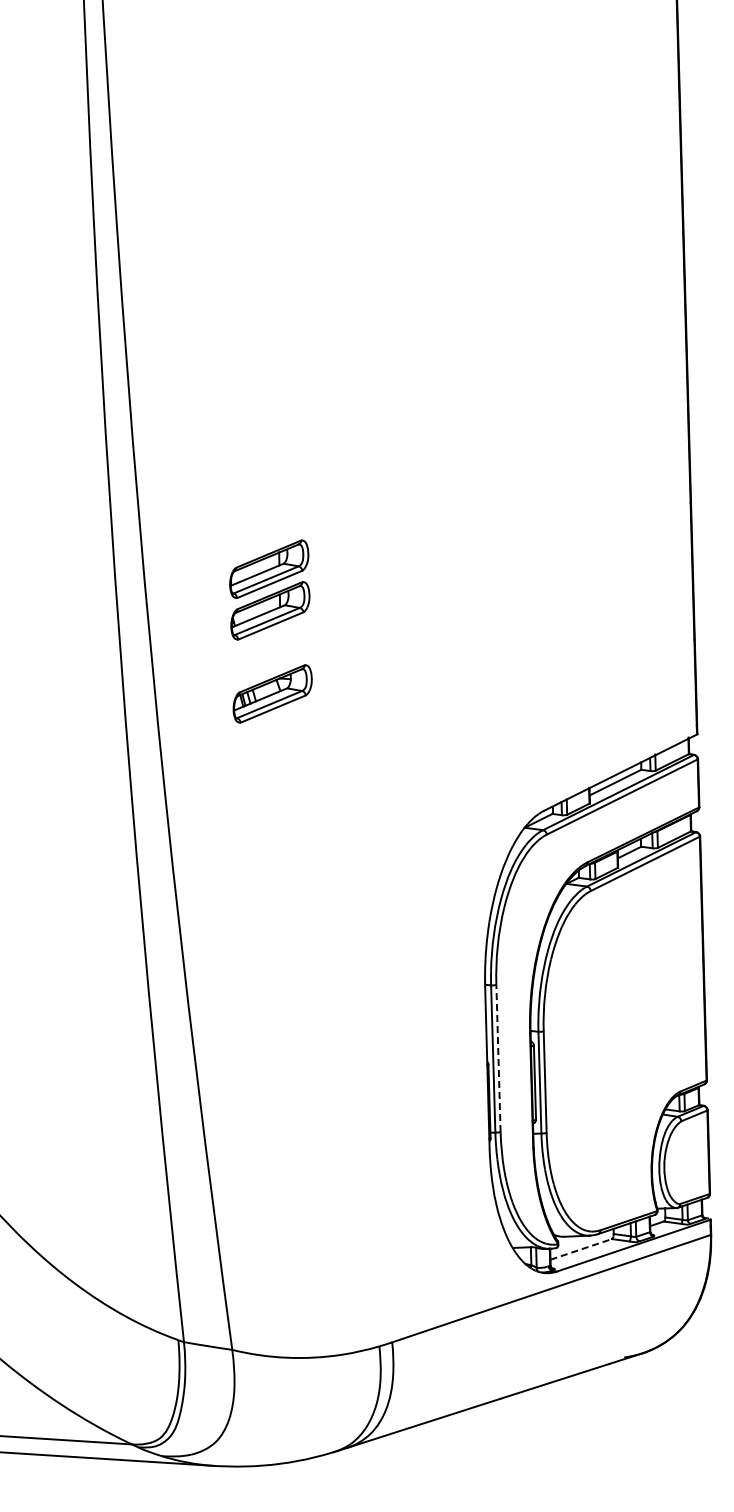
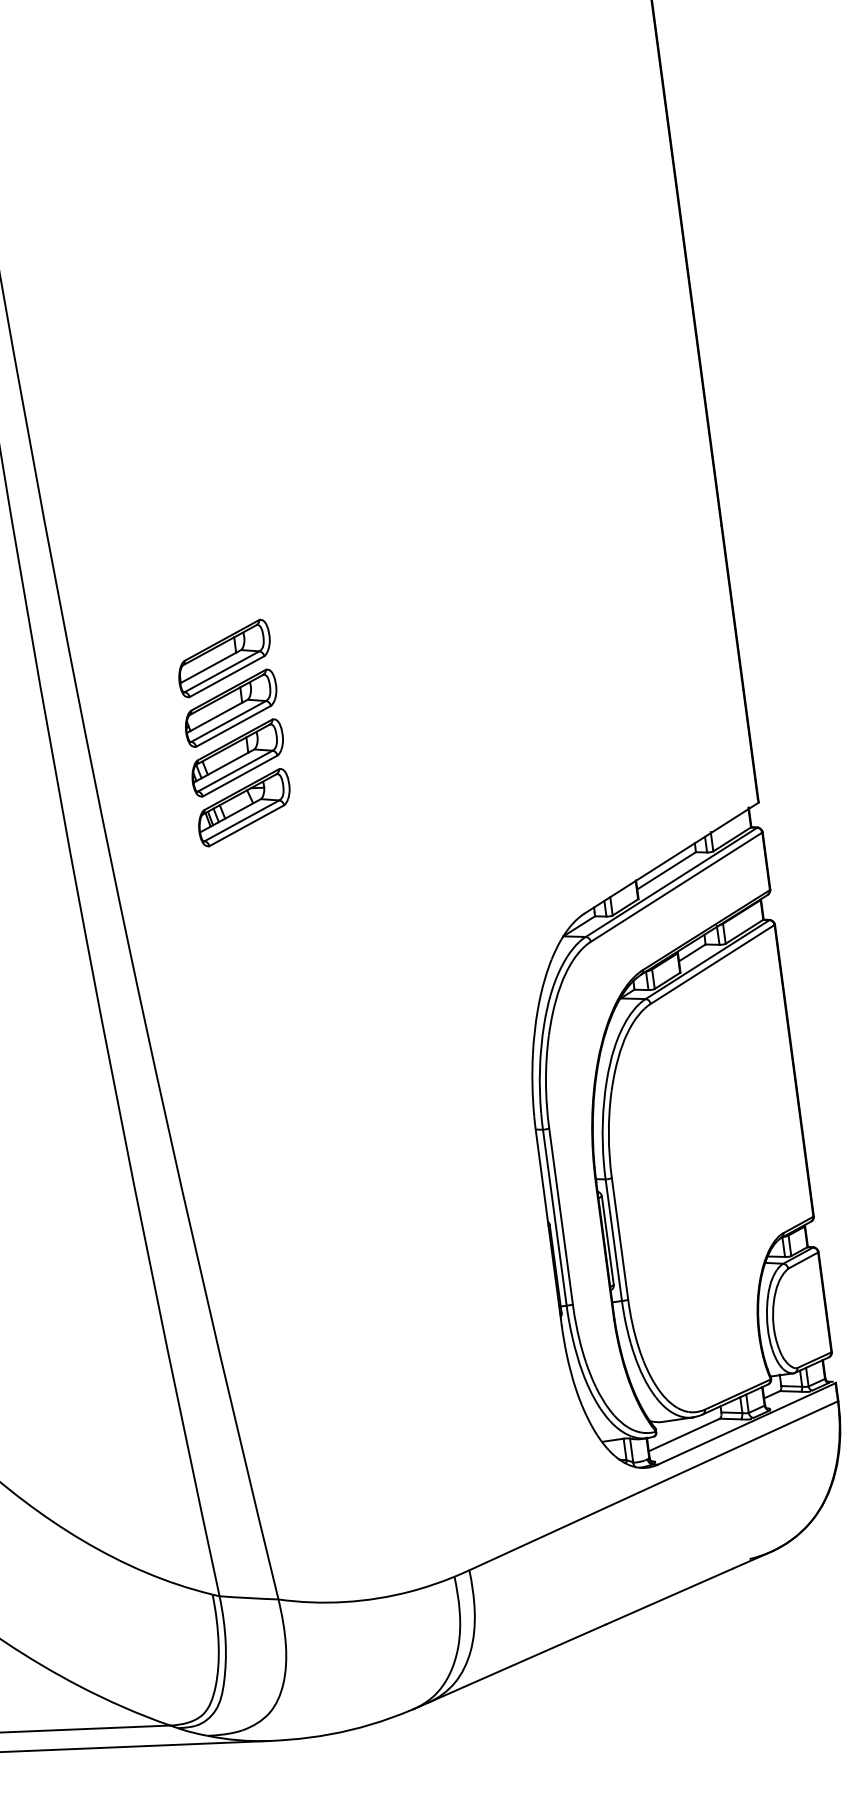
part: (271, 652) -> (237, 758), added
line: (498, 1058) -> (561, 1216), dashed -> solid
line: (581, 1249) -> (684, 1435), dashed -> solid

